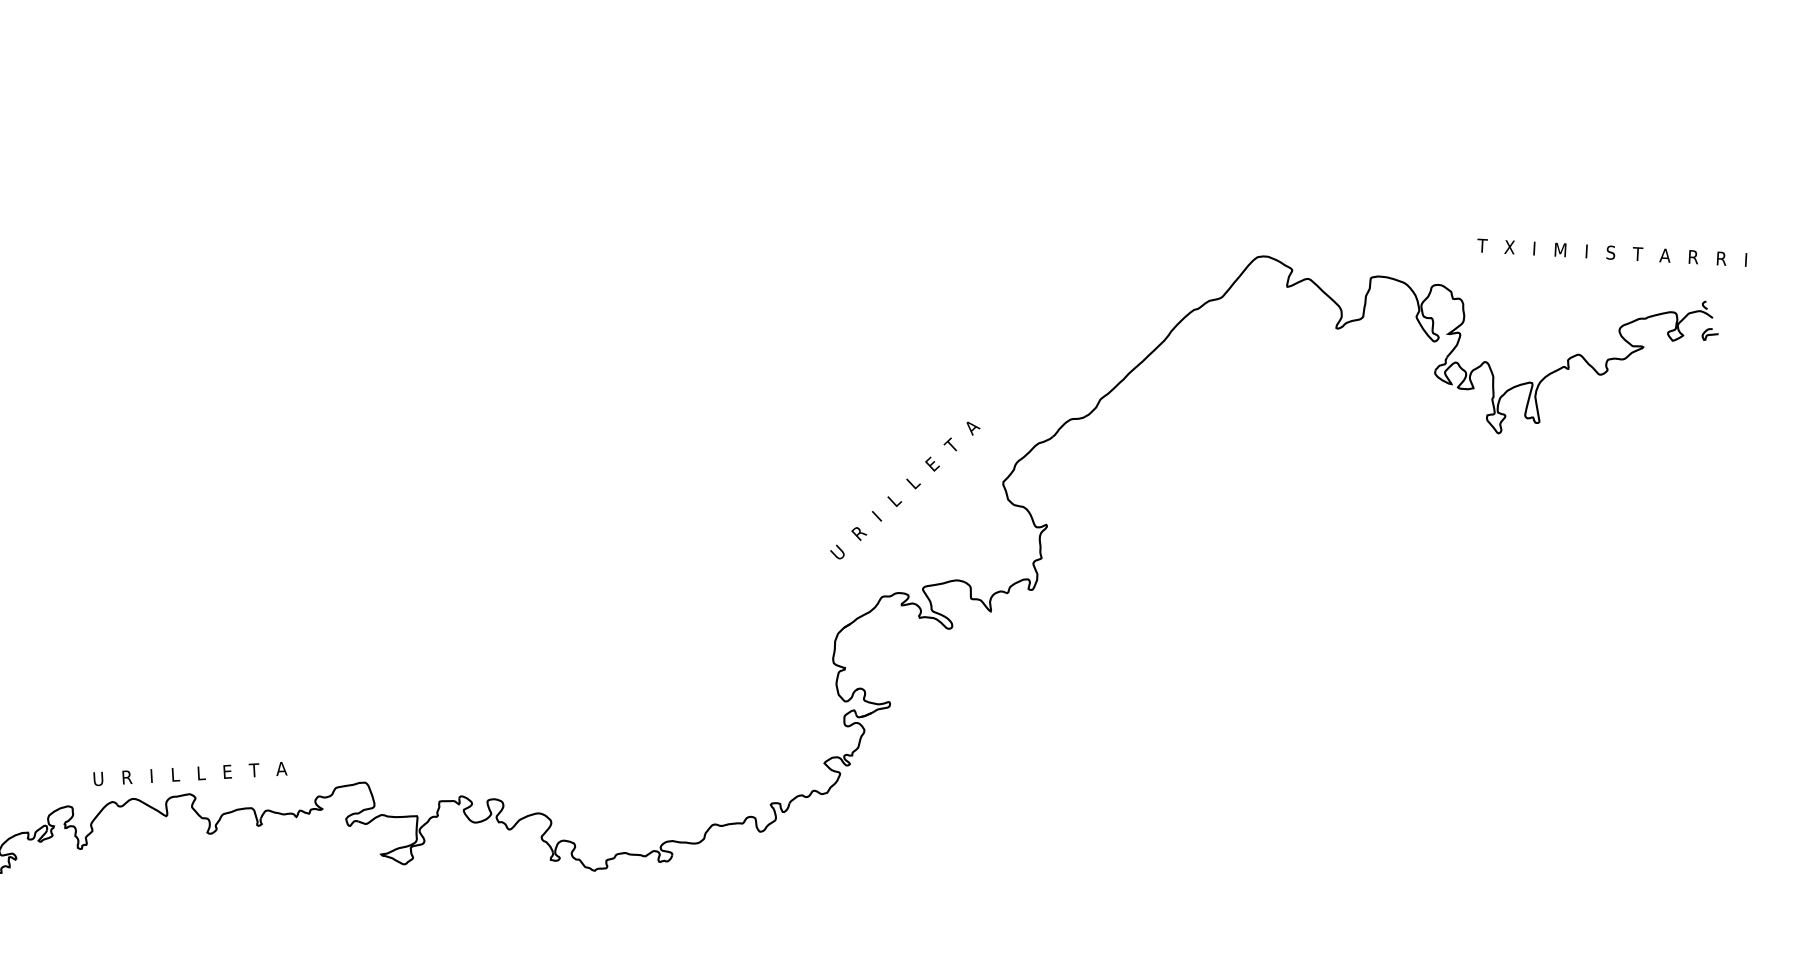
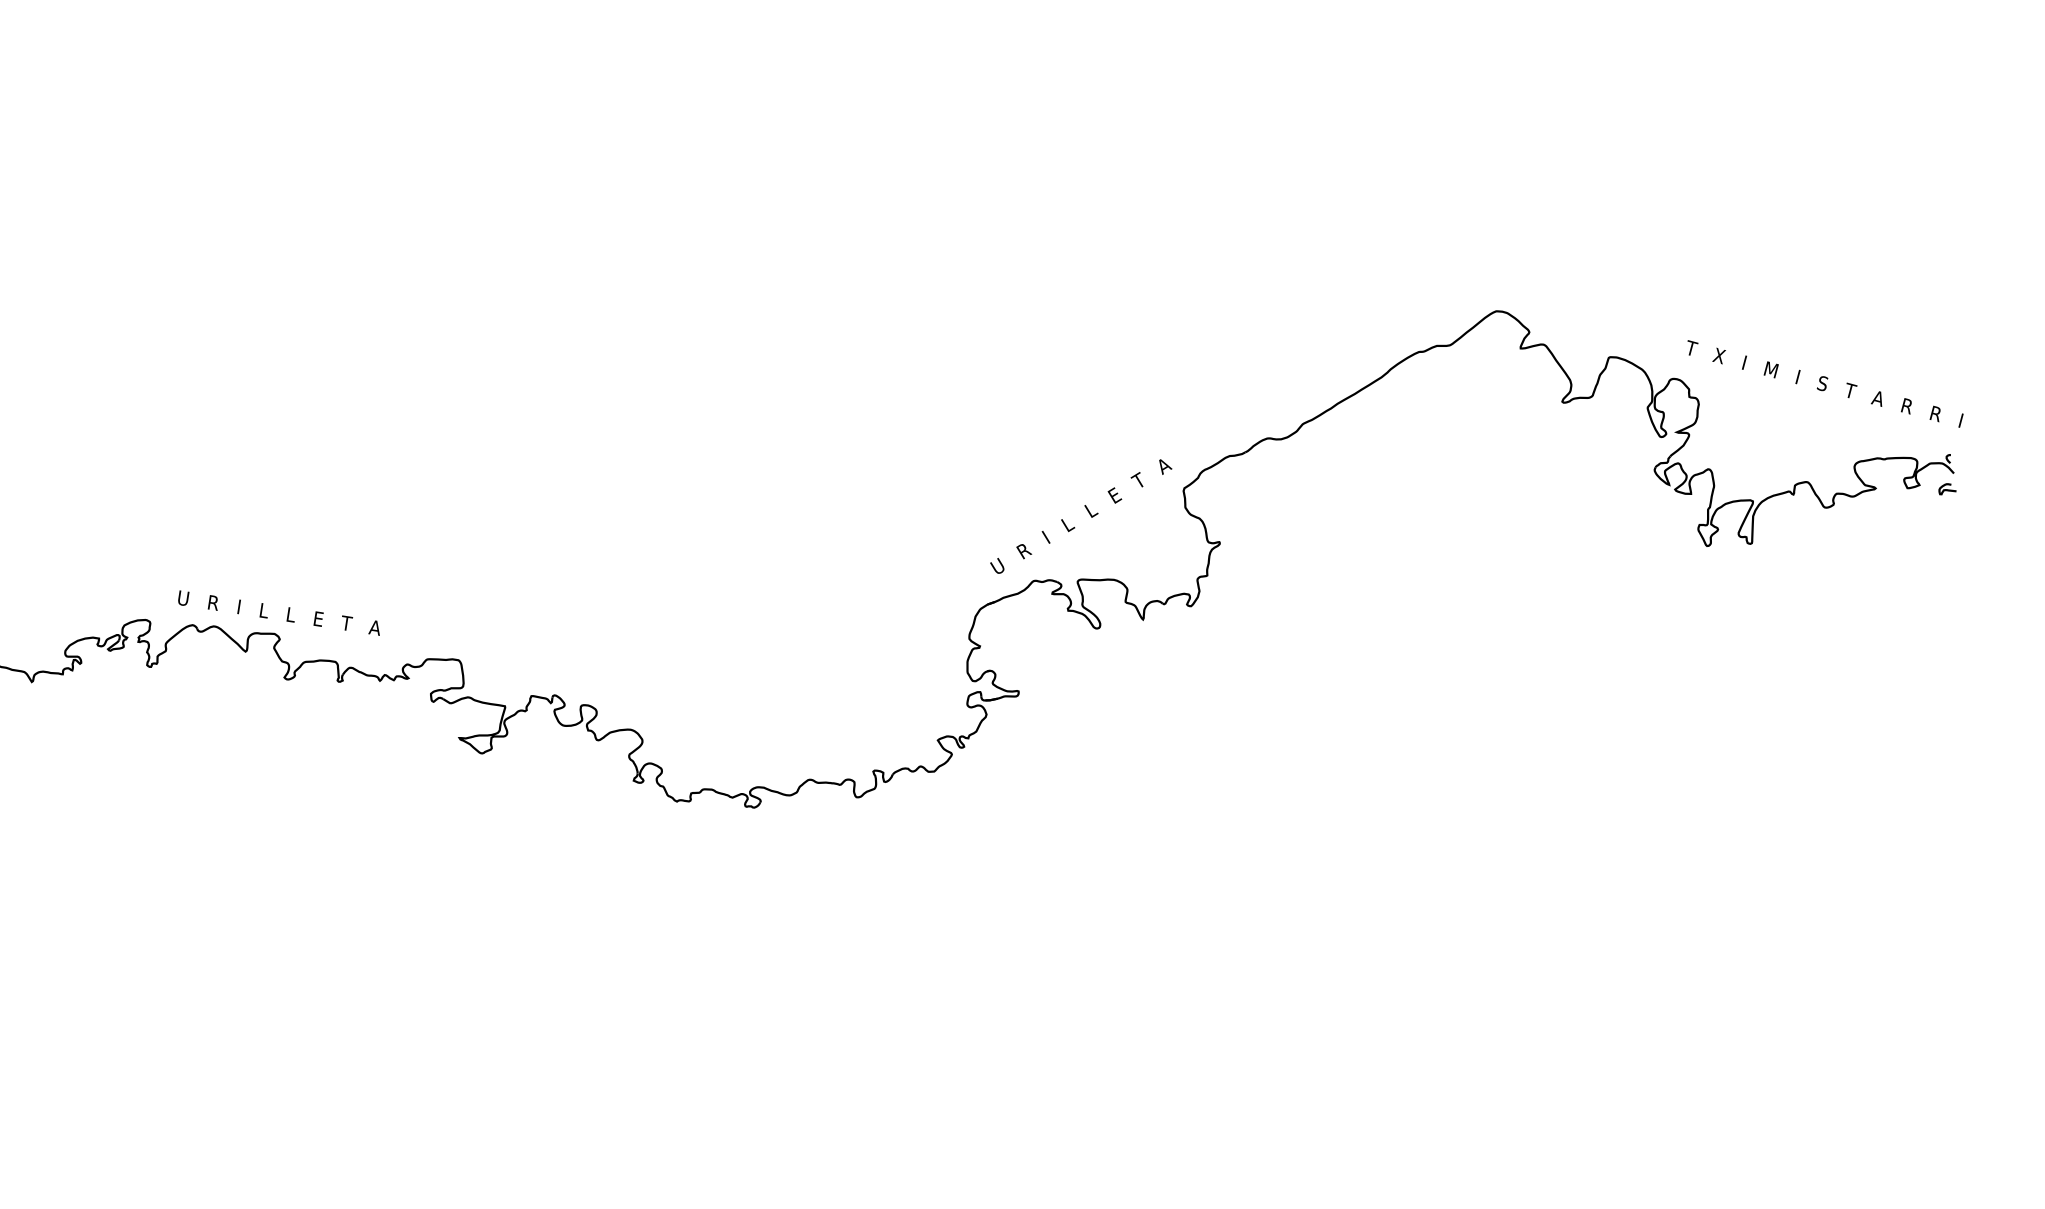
text: (1613, 252) -> (1825, 383), moved
text: (905, 490) -> (1081, 516), moved

